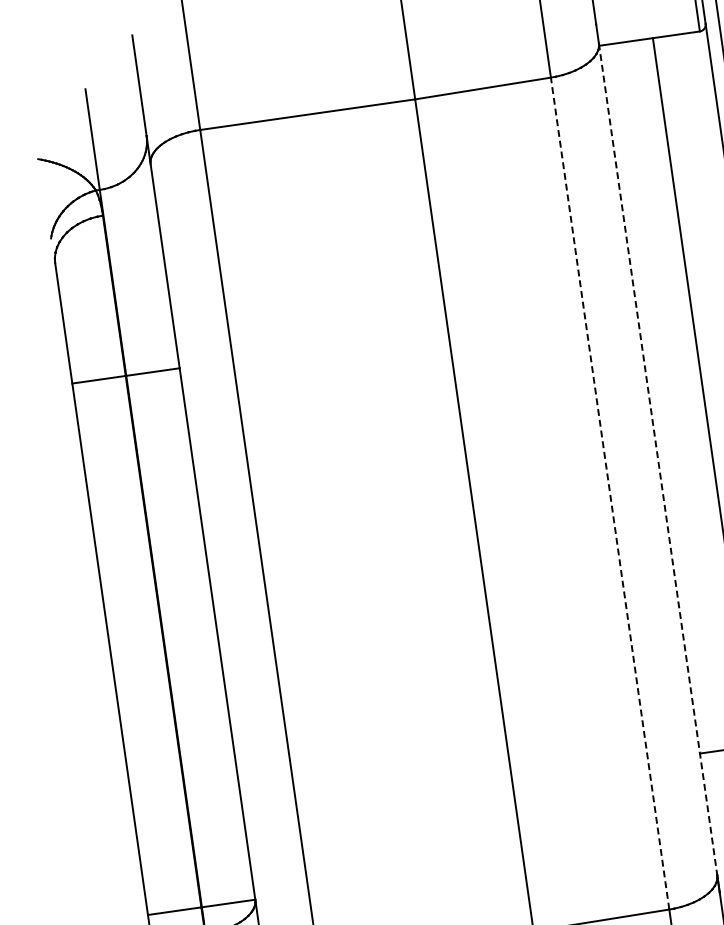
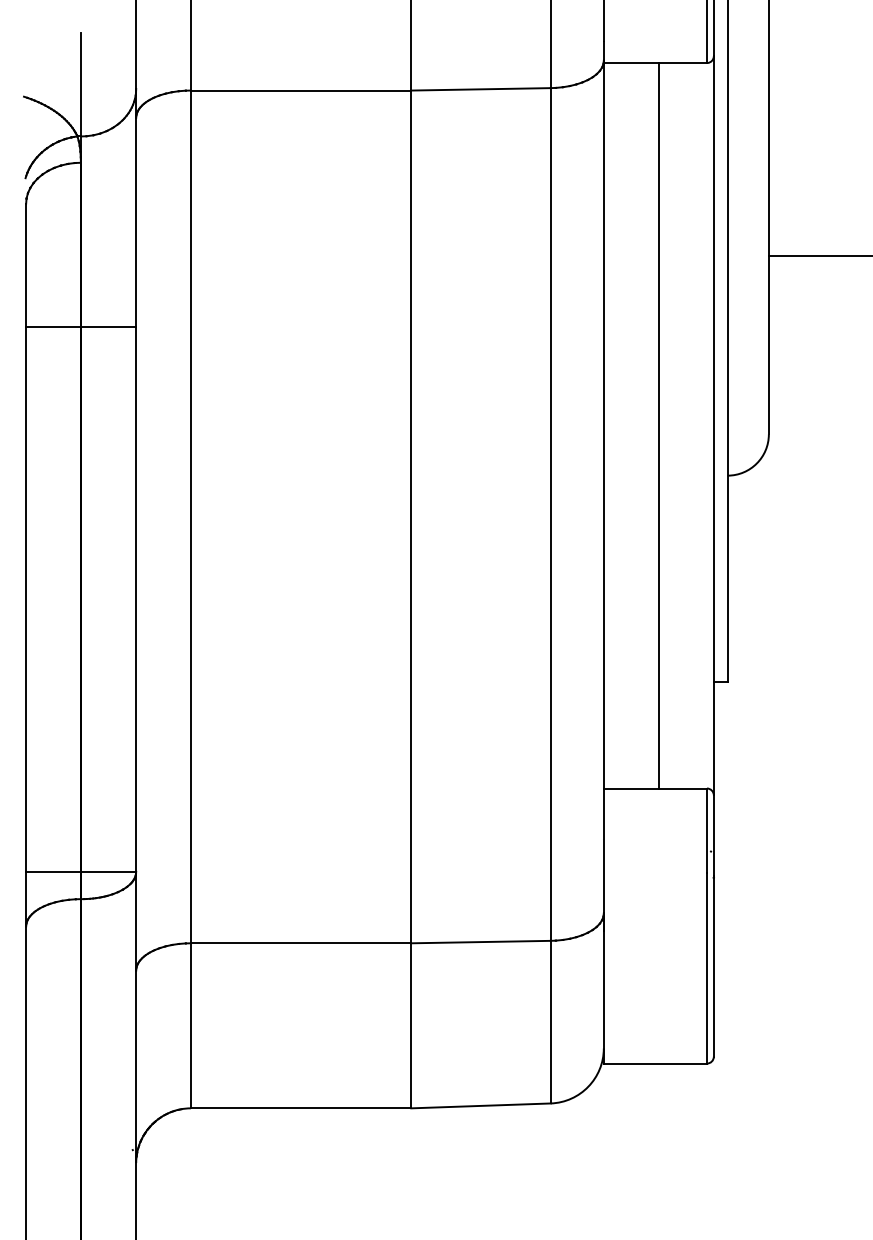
line: (657, 459) -> (603, 487), dashed -> solid
line: (609, 492) -> (550, 513), dashed -> solid

